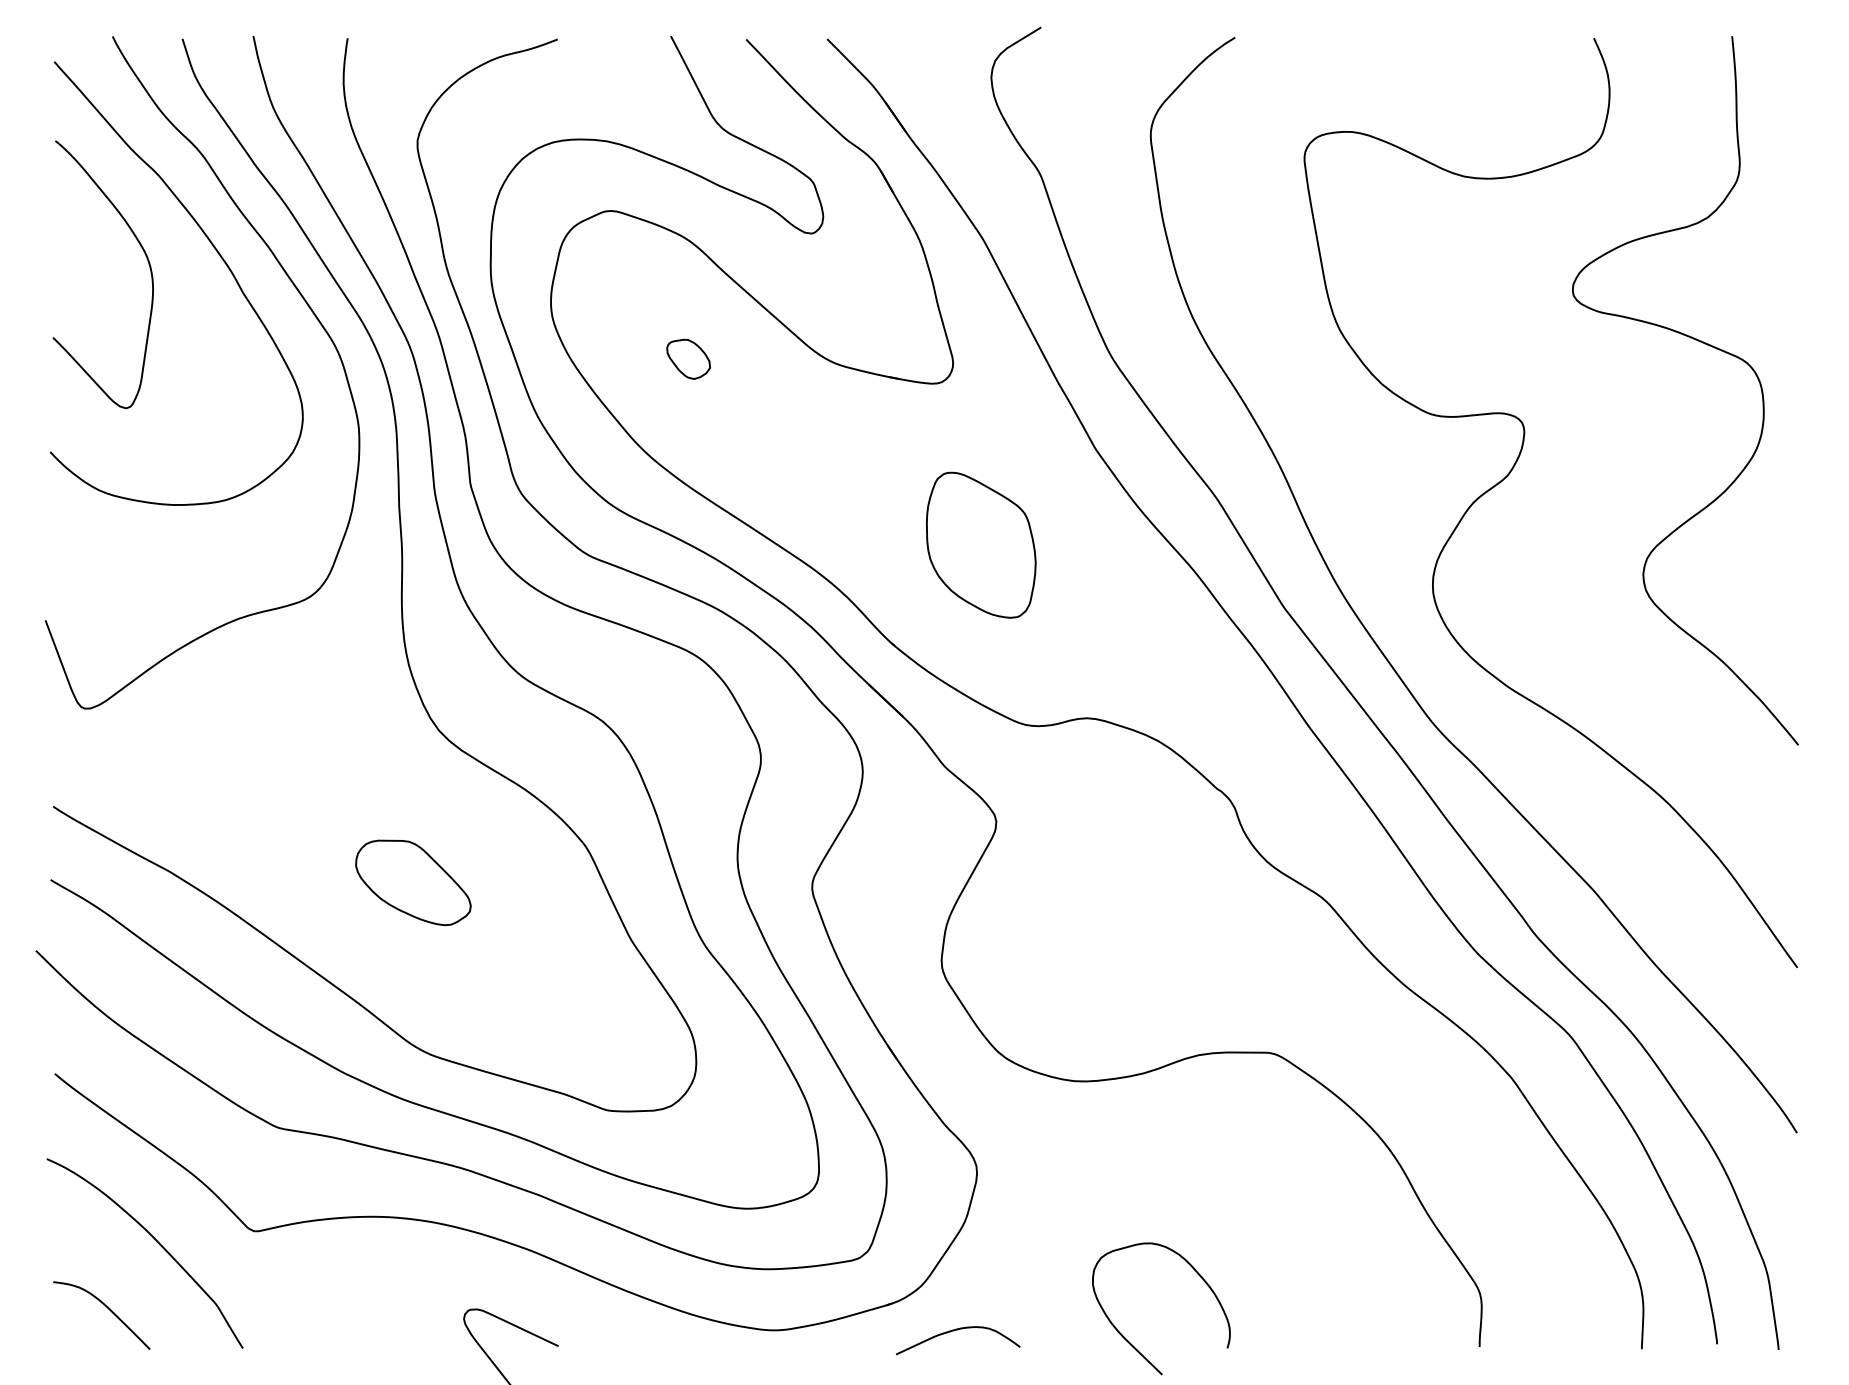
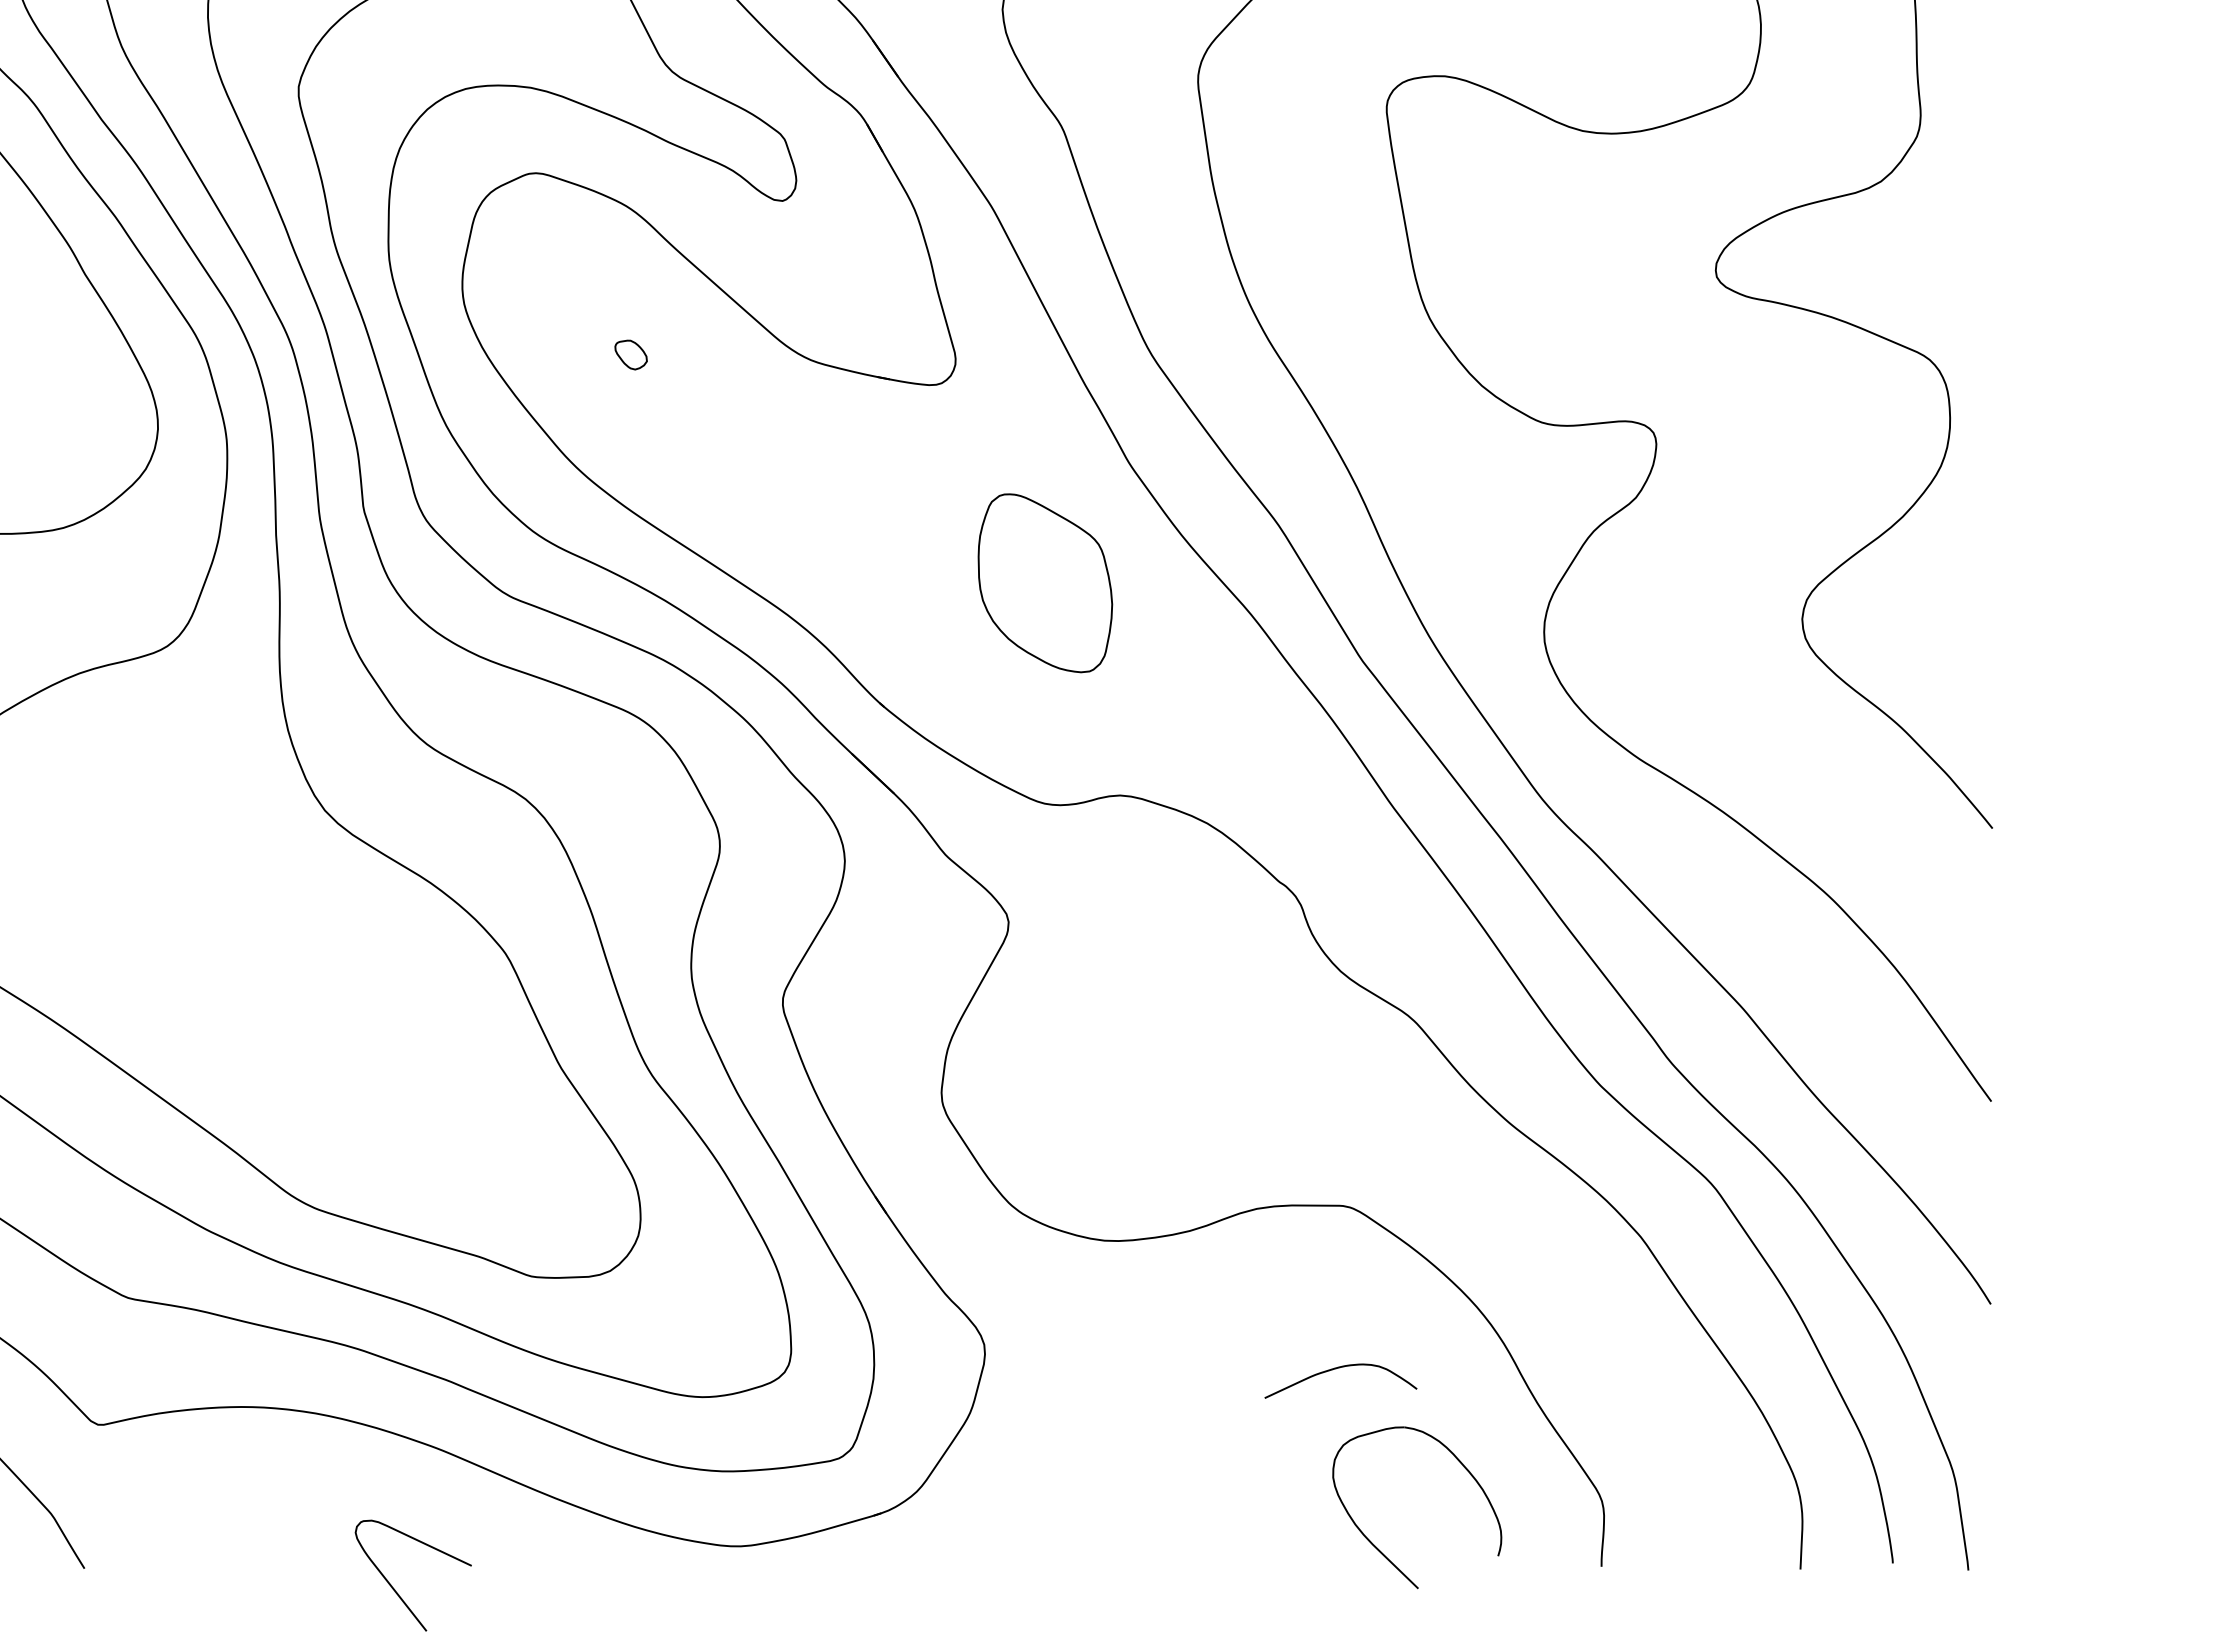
part: (688, 358) -> (631, 354), size x0.6
part: (981, 544) -> (1045, 582), moved
part: (413, 882) -> (293, 996), removed
curve: (954, 1331) -> (1336, 1369), moved
part: (1128, 1340) -> (1376, 1546), moved

